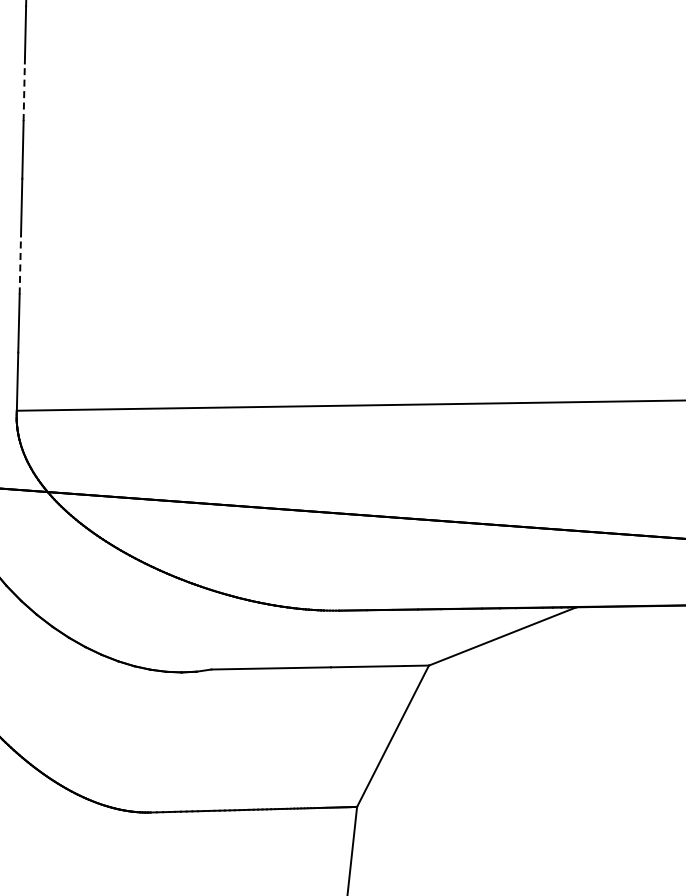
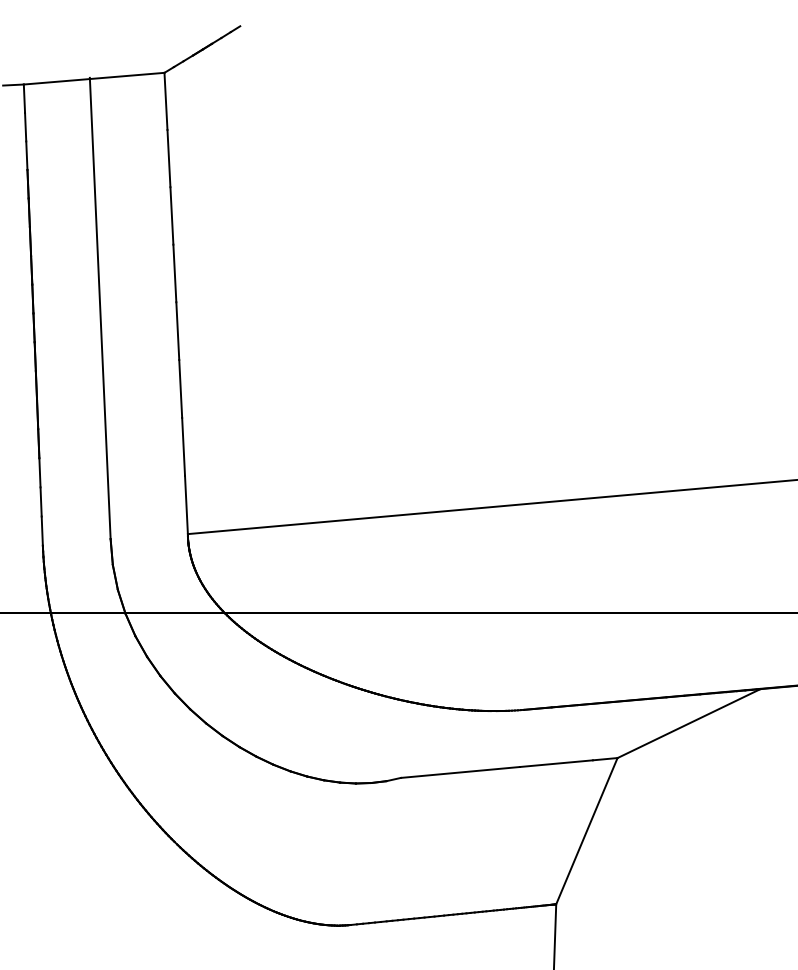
line: (23, 91) -> (171, 215), dashed -> solid
line: (20, 264) -> (180, 388), dashed -> solid

